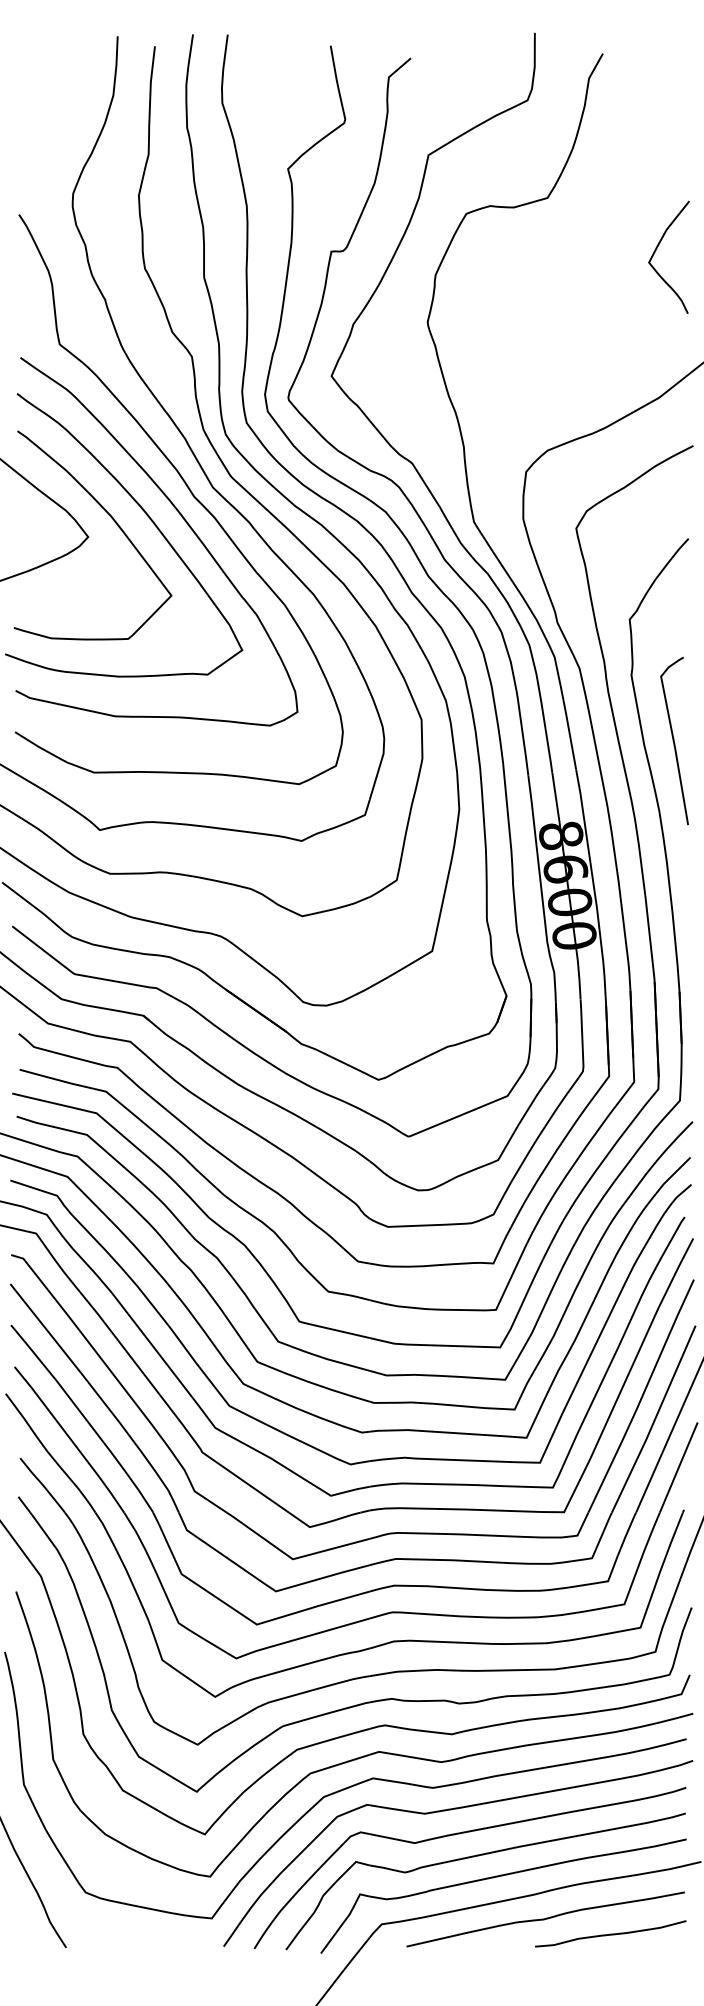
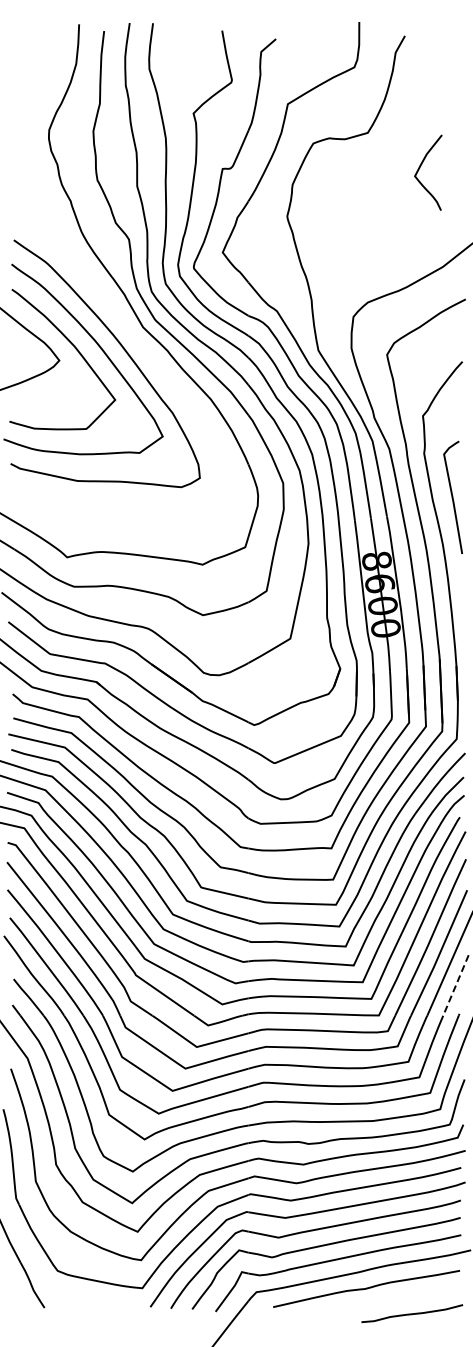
curve: (657, 251) -> (420, 168), moved
curve: (188, 490) -> (126, 329), removed
line: (678, 1467) -> (455, 985), solid -> dashed
curve: (611, 1933) -> (412, 1313), moved

